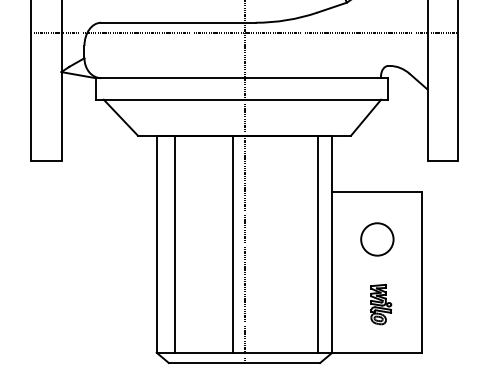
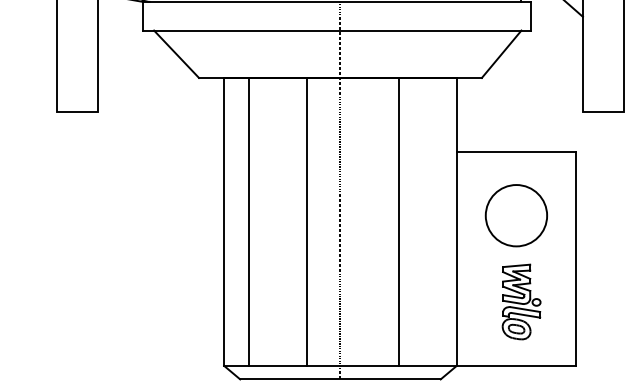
circle: (377, 239) -> (516, 215), size x1.43
line: (233, 243) -> (307, 221), moved
line: (318, 243) -> (398, 221), moved
part: (381, 304) -> (522, 301), size x1.43

